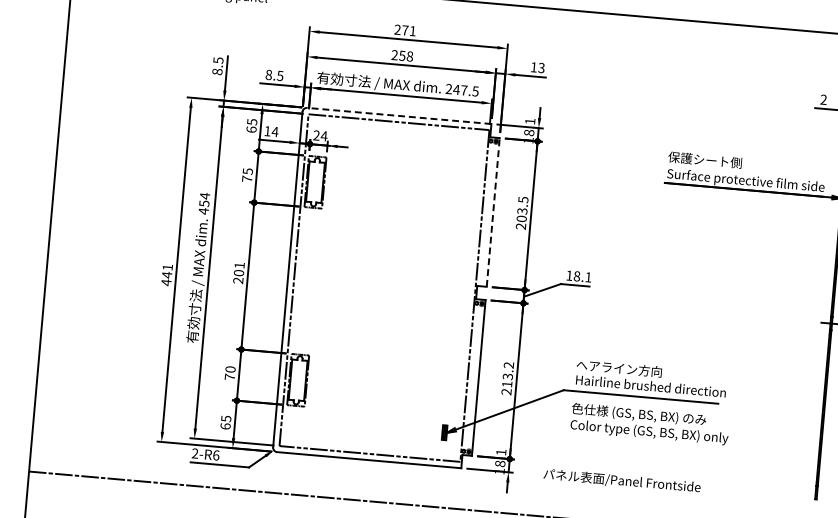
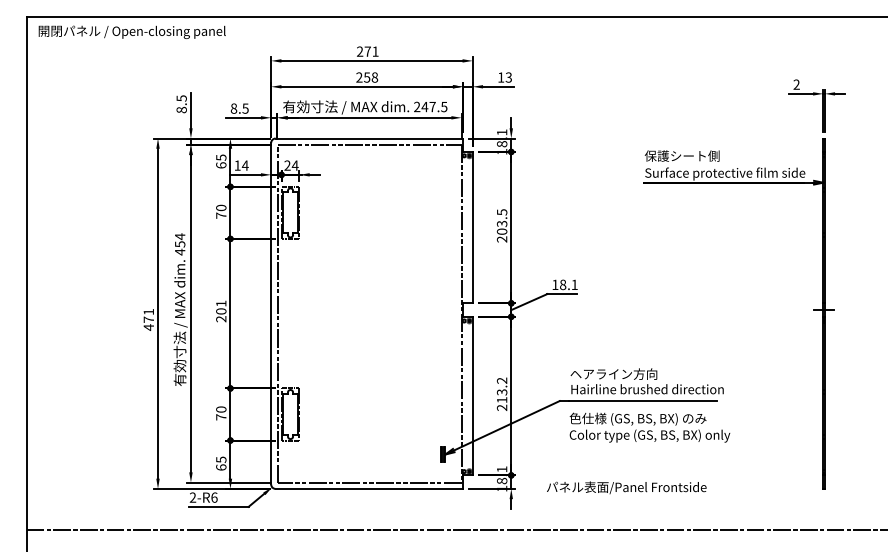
line: (399, 115) -> (369, 138), dashed -> solid
text: (248, 171) -> (221, 207), 75 -> 70
line: (492, 212) -> (472, 227), dashed -> solid
text: (166, 274) -> (148, 319), 441 -> 471

